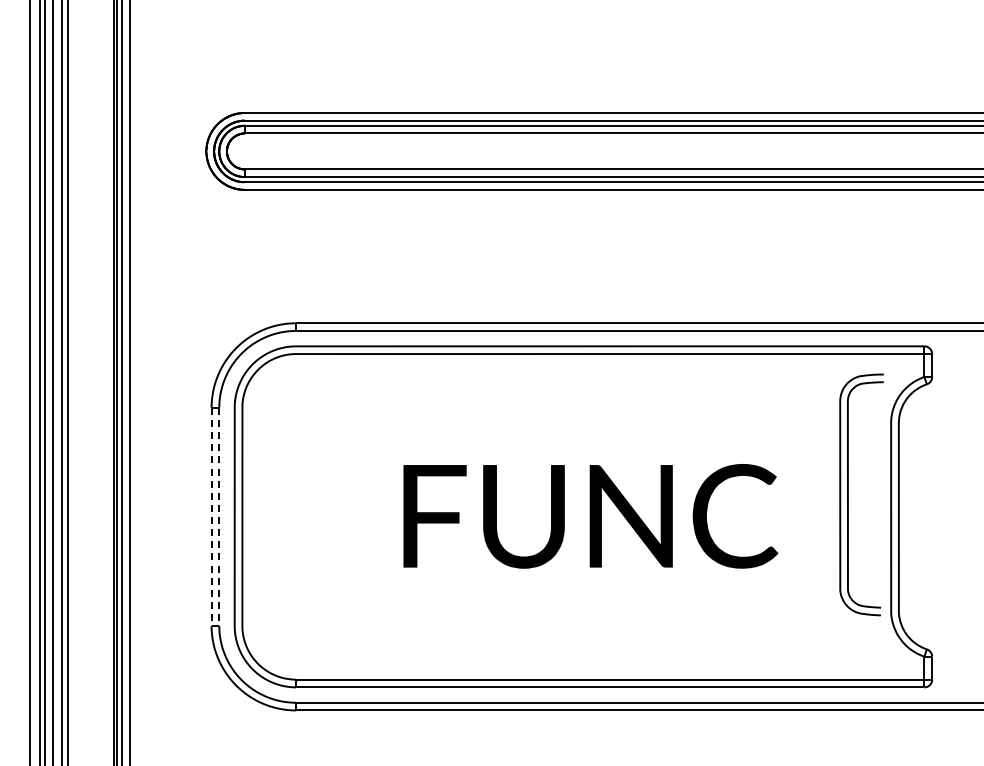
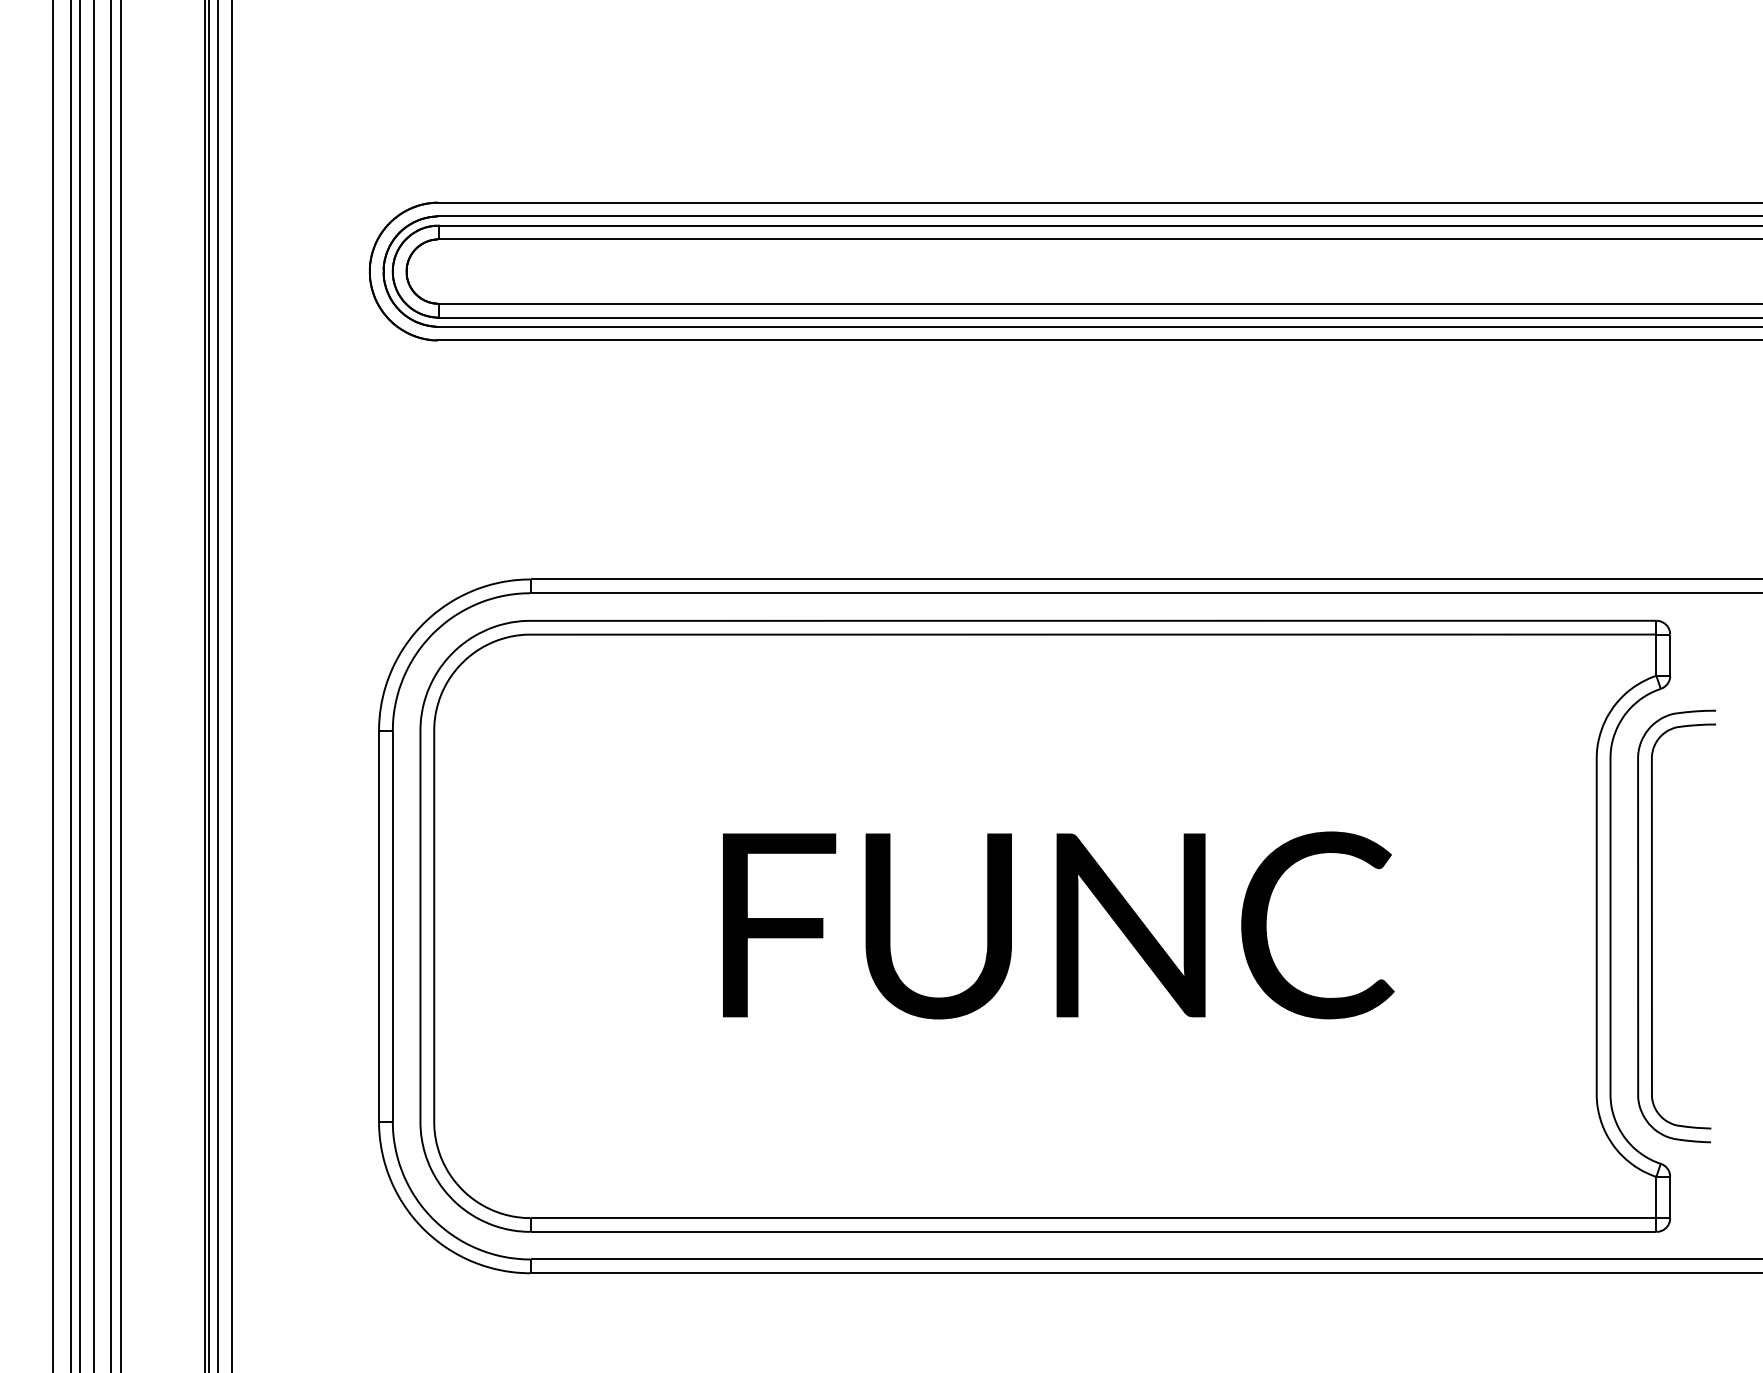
part: (848, 494) -> (1652, 925), moved
line: (211, 516) -> (378, 925), dashed -> solid
line: (219, 516) -> (393, 925), dashed -> solid

